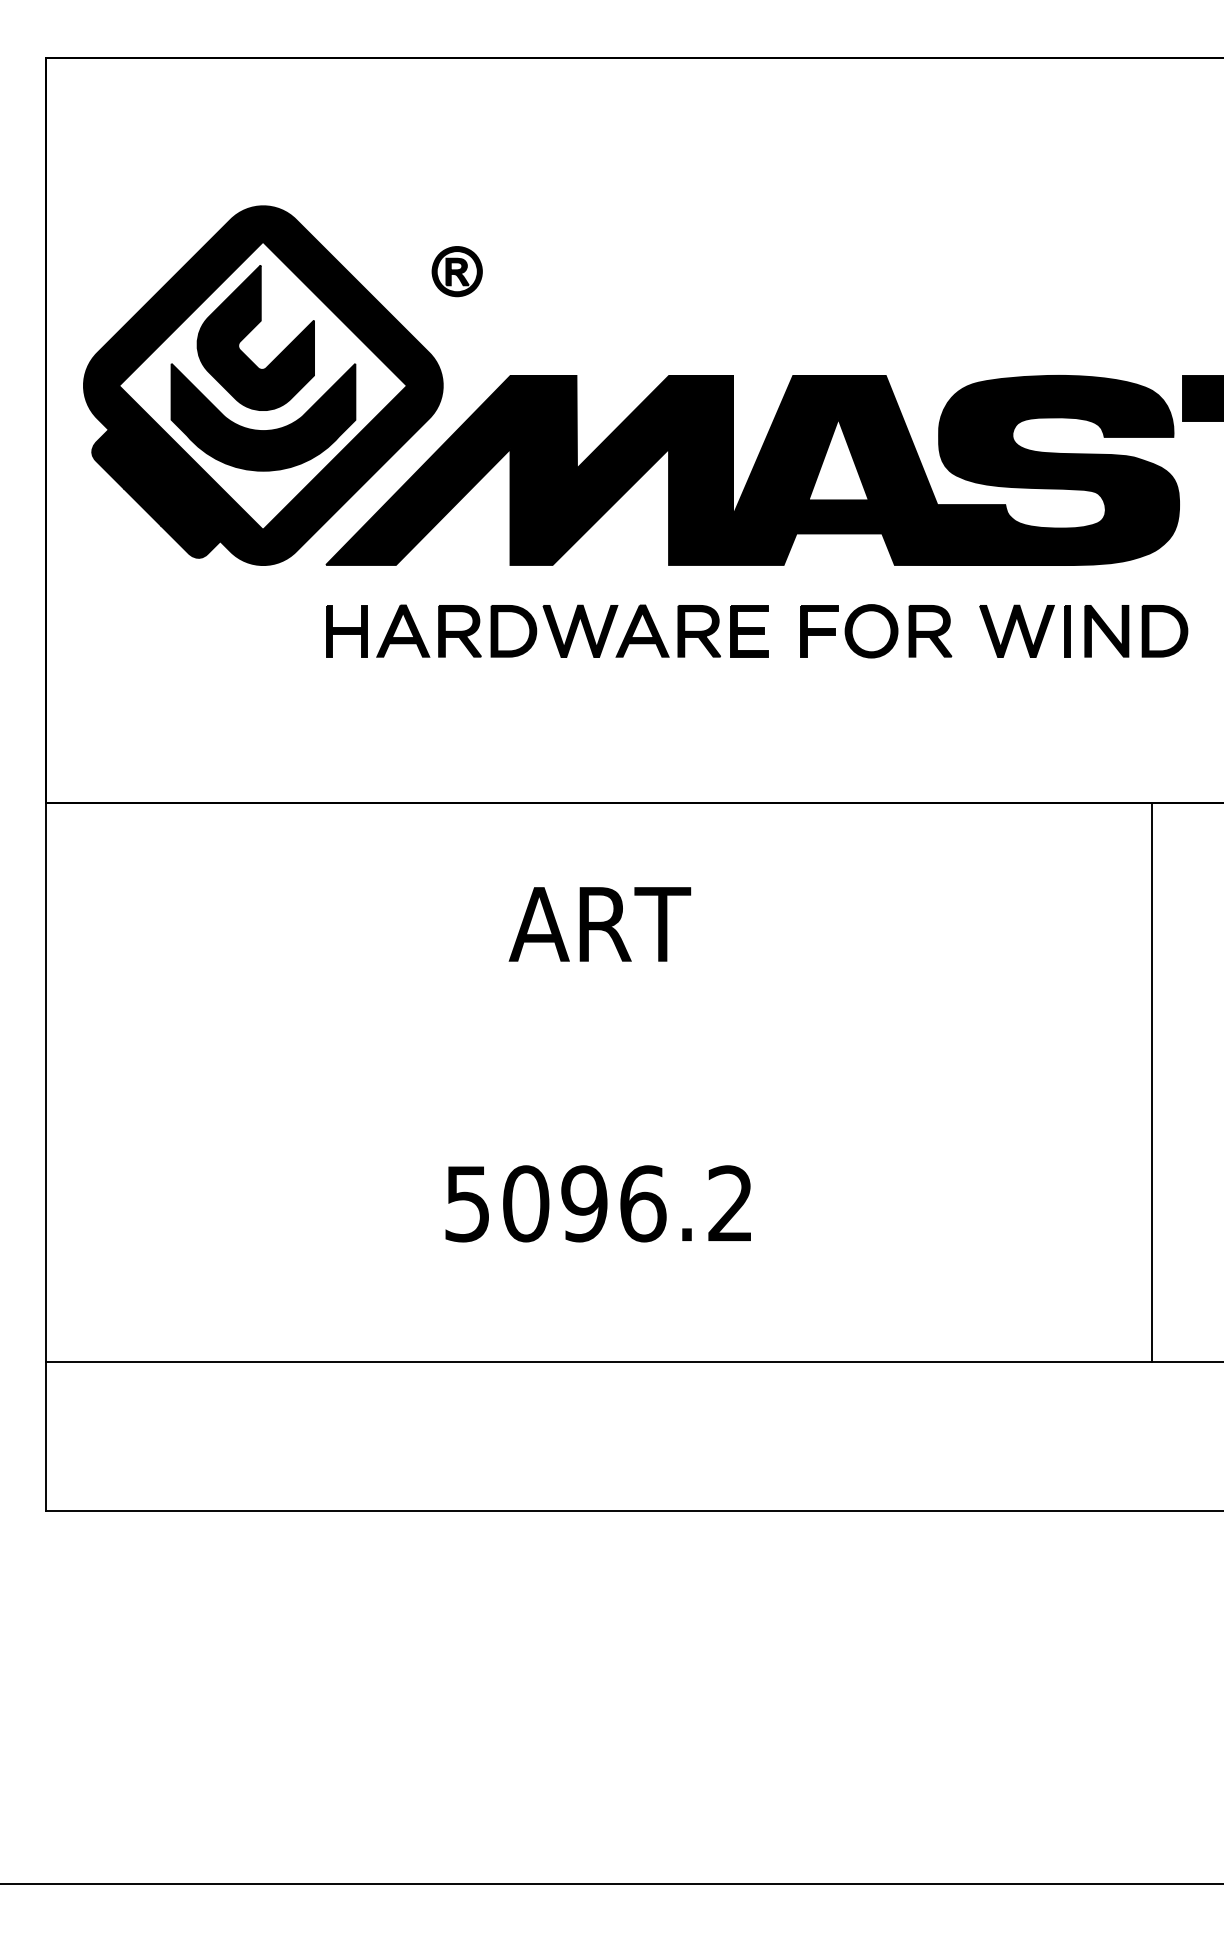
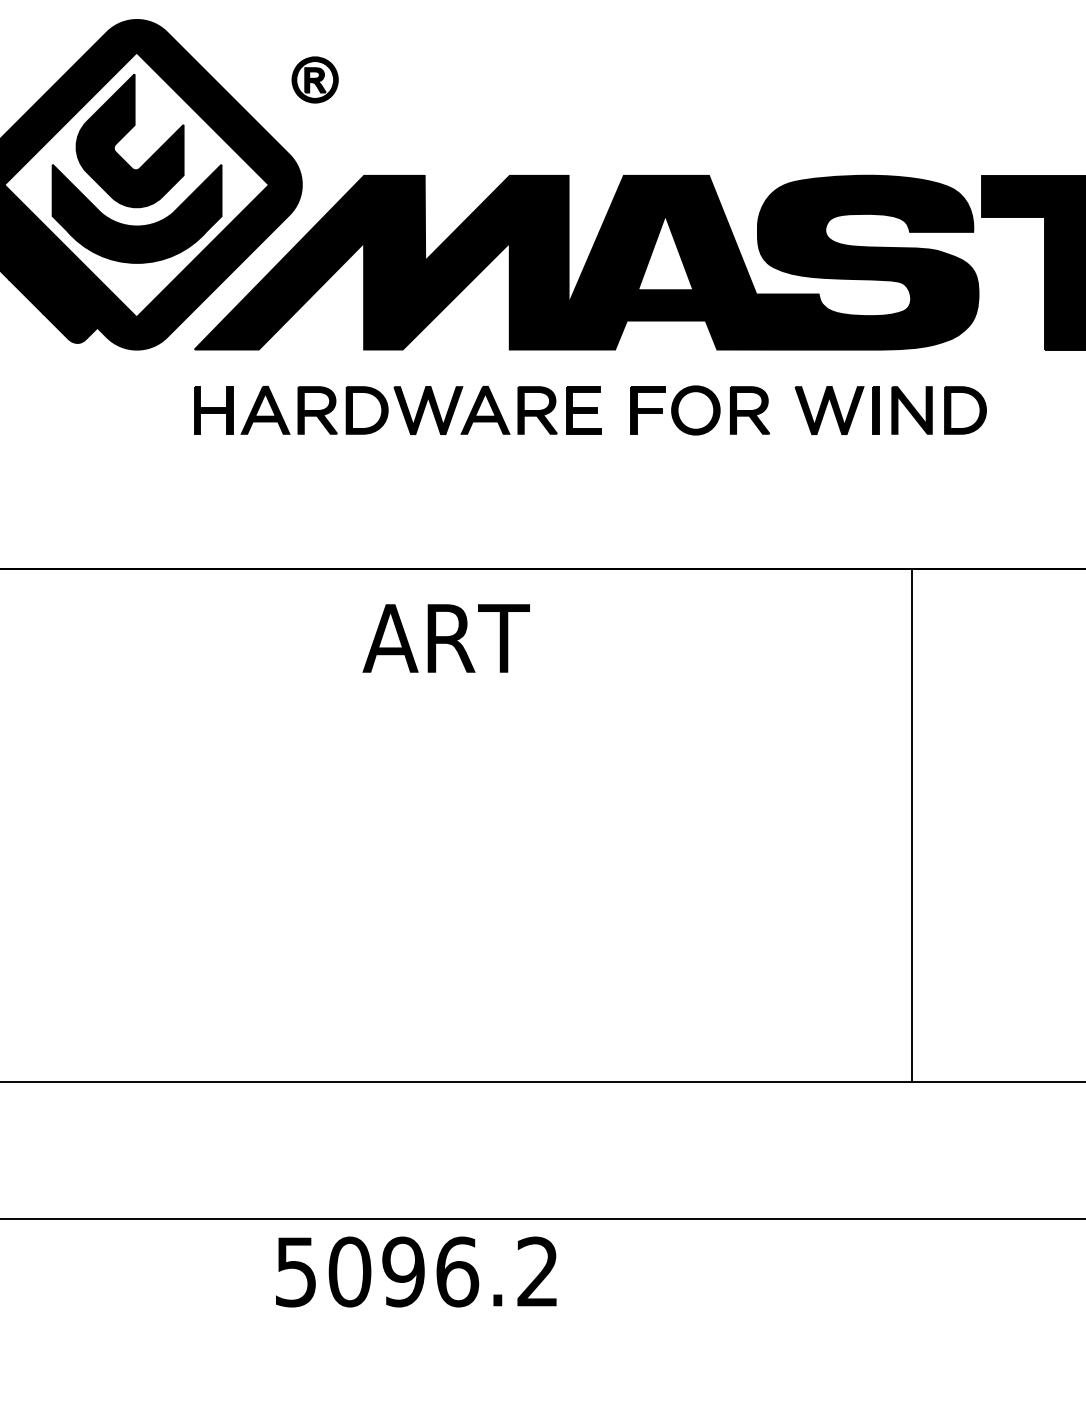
text: (599, 924) -> (445, 638), moved
line: (1152, 1082) -> (912, 825), moved
text: (597, 1203) -> (415, 1271), moved

